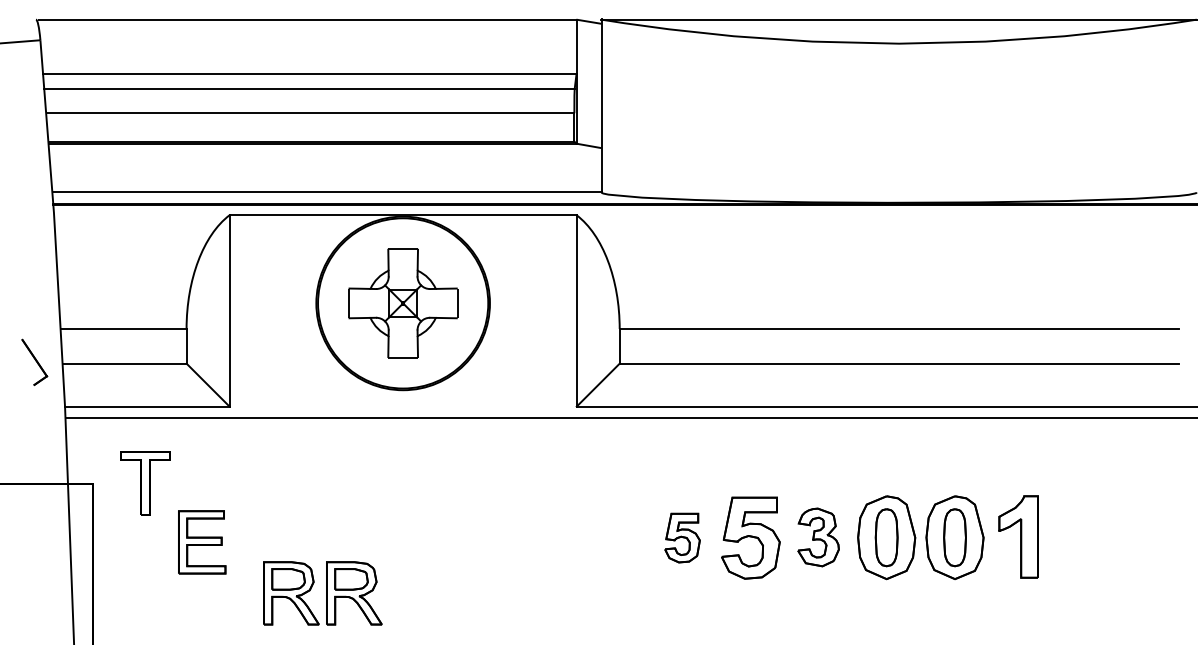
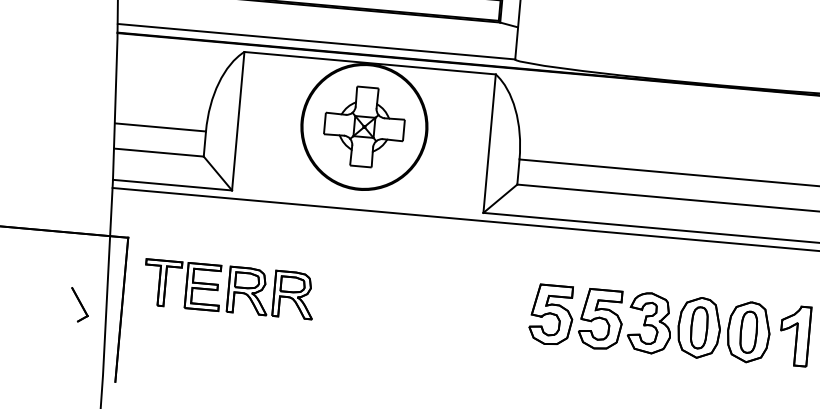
part: (34, 362) -> (79, 305), moved
part: (145, 483) -> (162, 283), moved
part: (682, 537) -> (551, 314), size x1.67
part: (818, 537) -> (649, 323), size x1.43
part: (322, 593) -> (271, 293), moved

